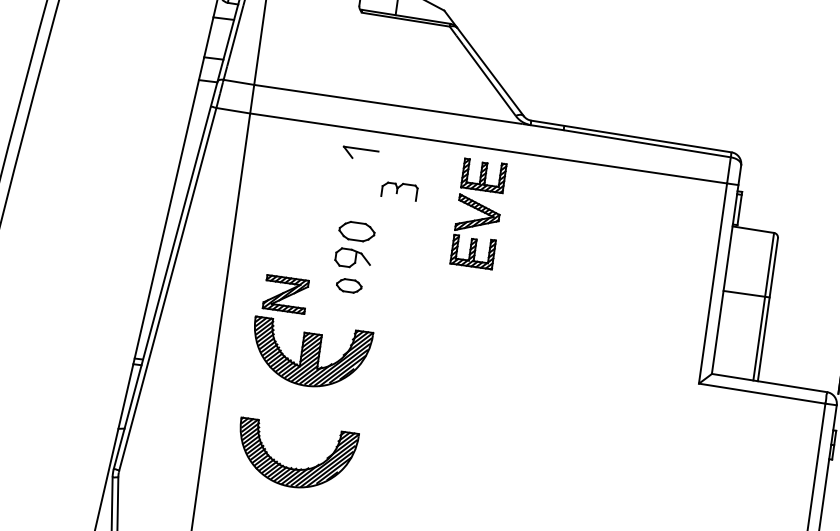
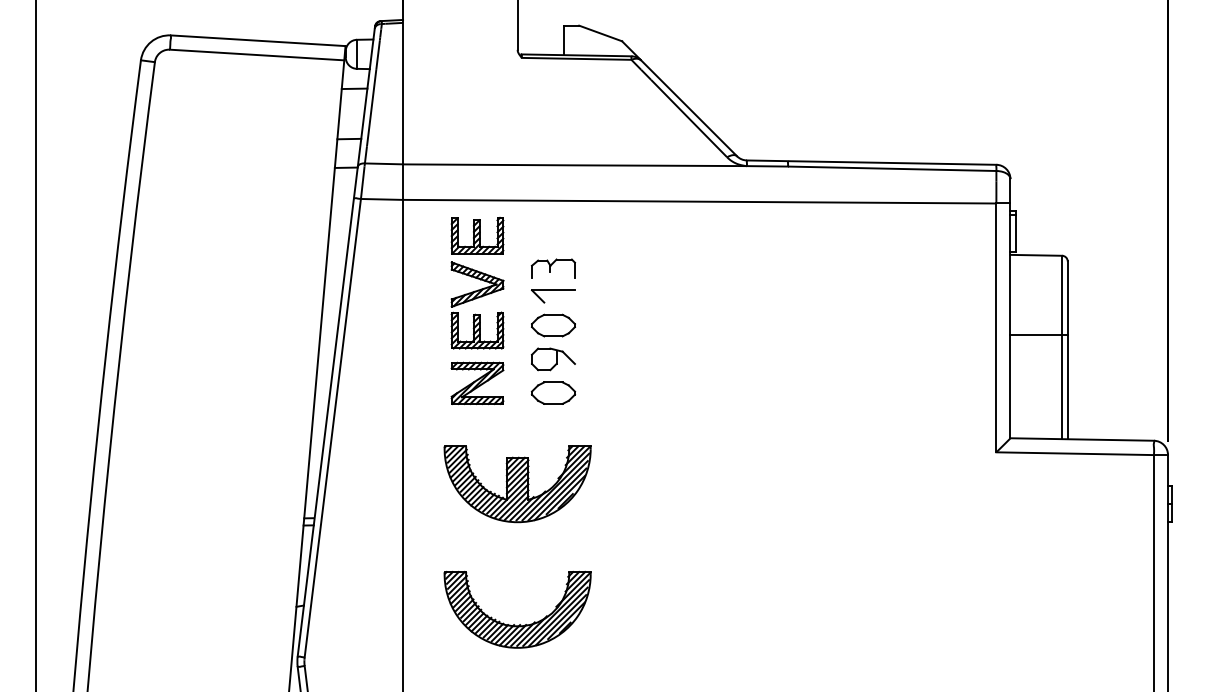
part: (359, 153) -> (552, 296), moved
part: (398, 190) -> (552, 268), moved
part: (478, 214) -> (477, 283), moved
part: (348, 285) -> (552, 392), size x1.43
part: (285, 293) -> (477, 382), moved

